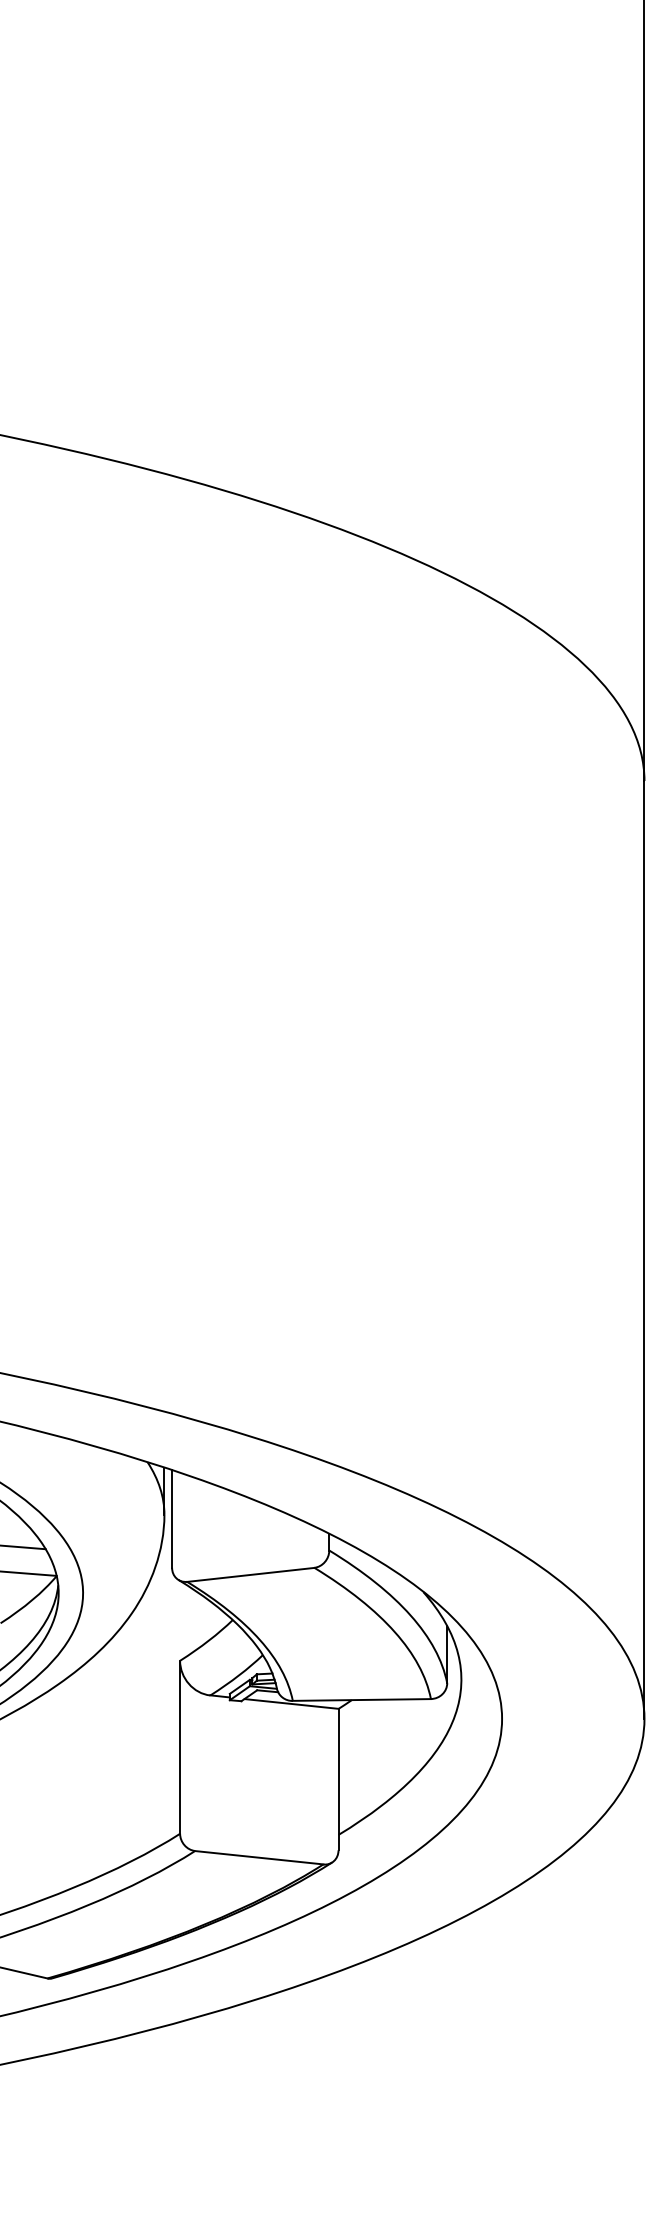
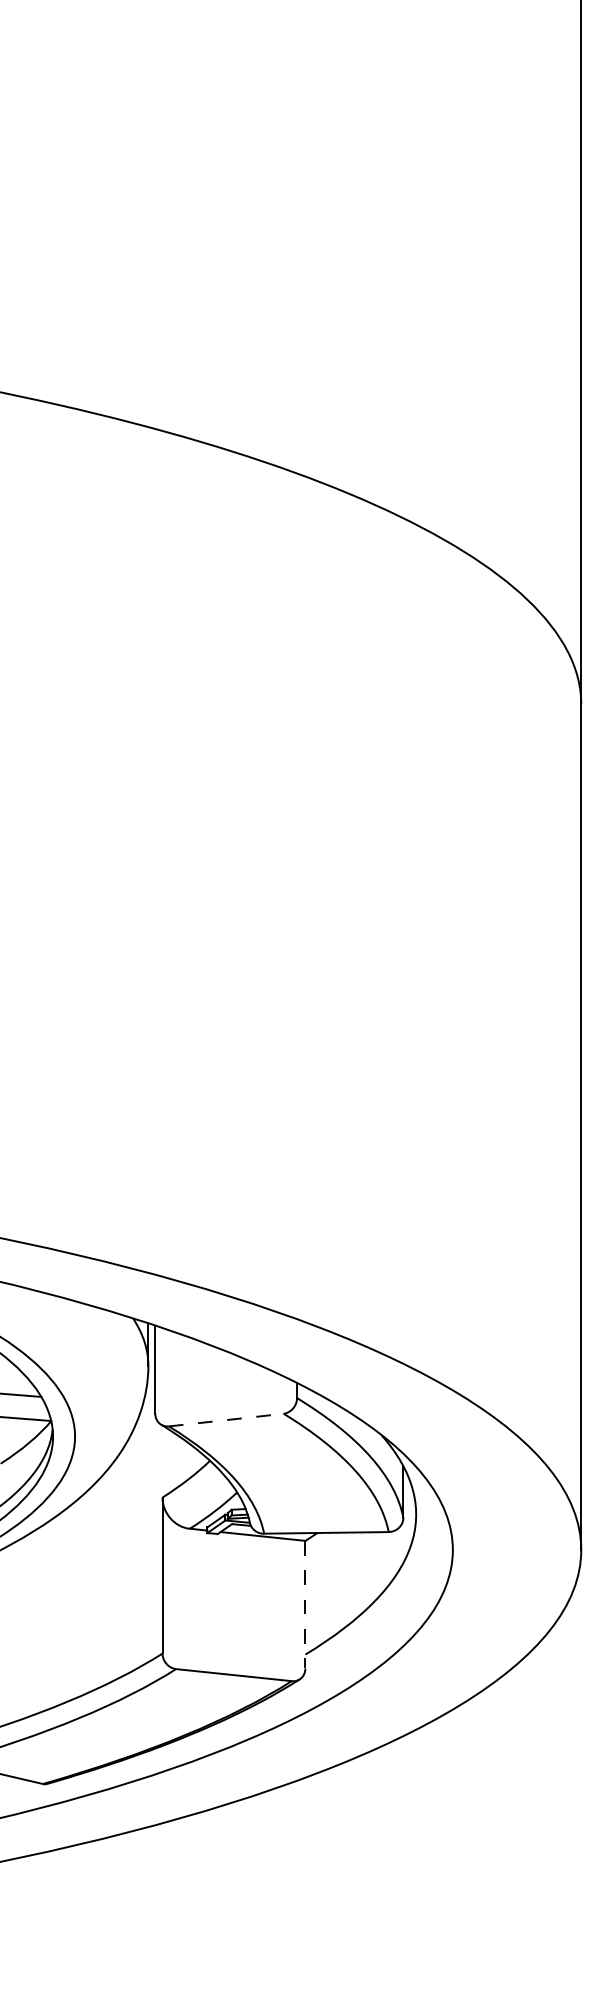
line: (251, 1575) -> (226, 1420), solid -> dashed
line: (338, 1779) -> (305, 1604), solid -> dashed

